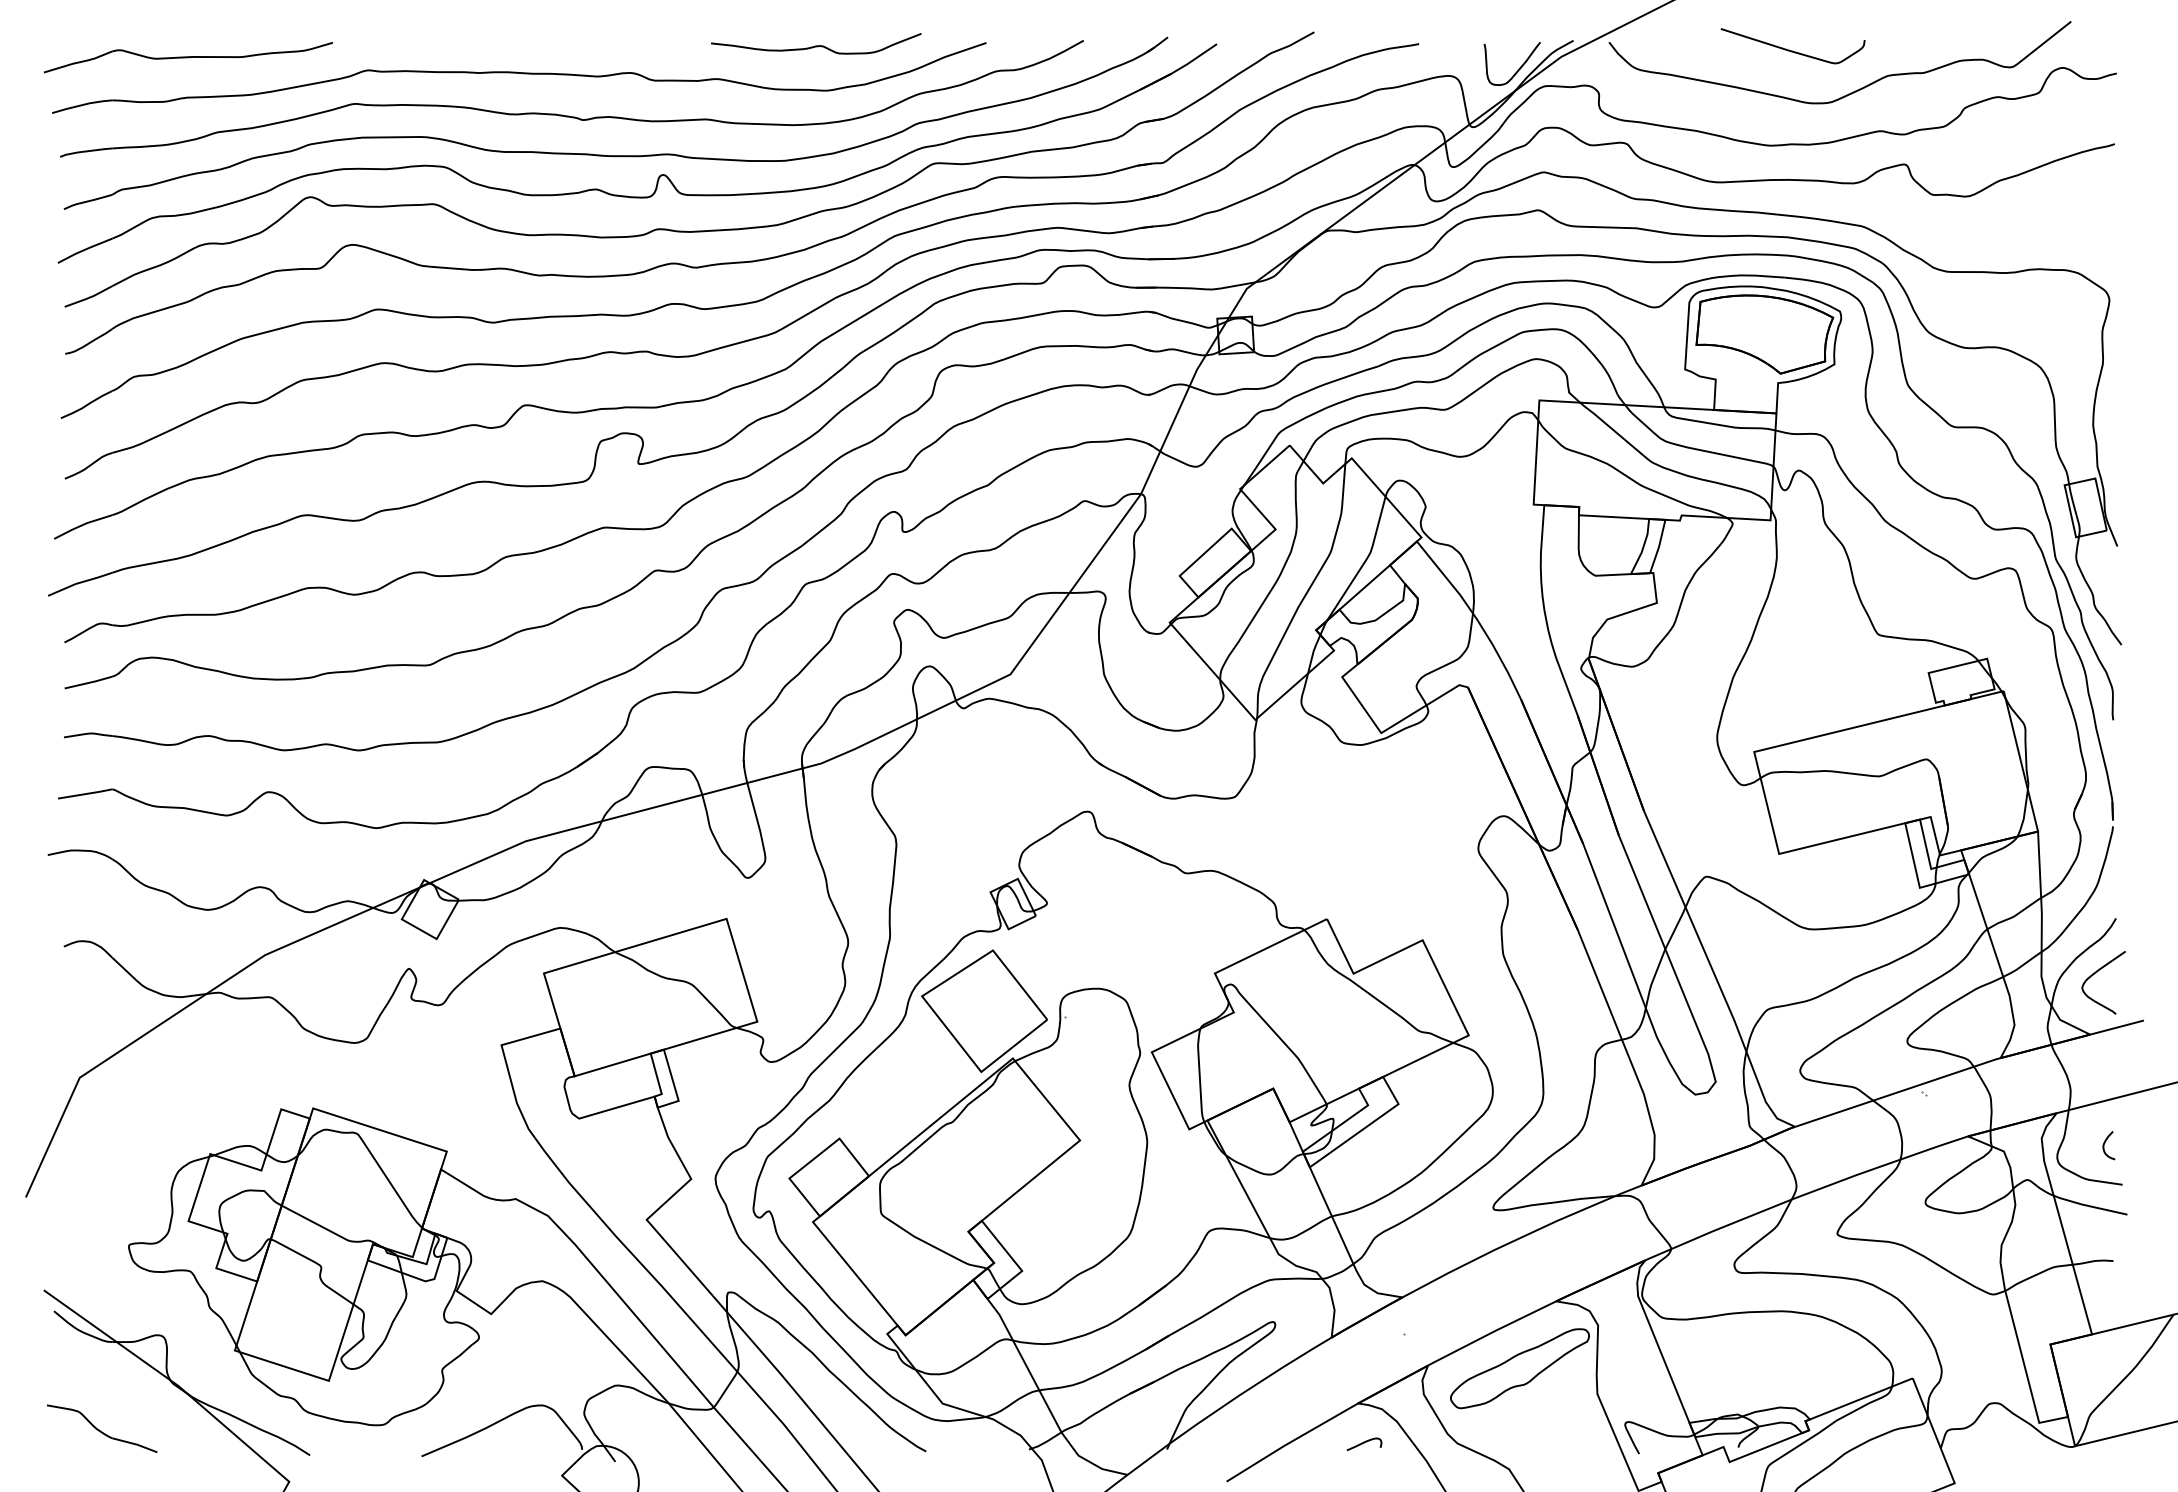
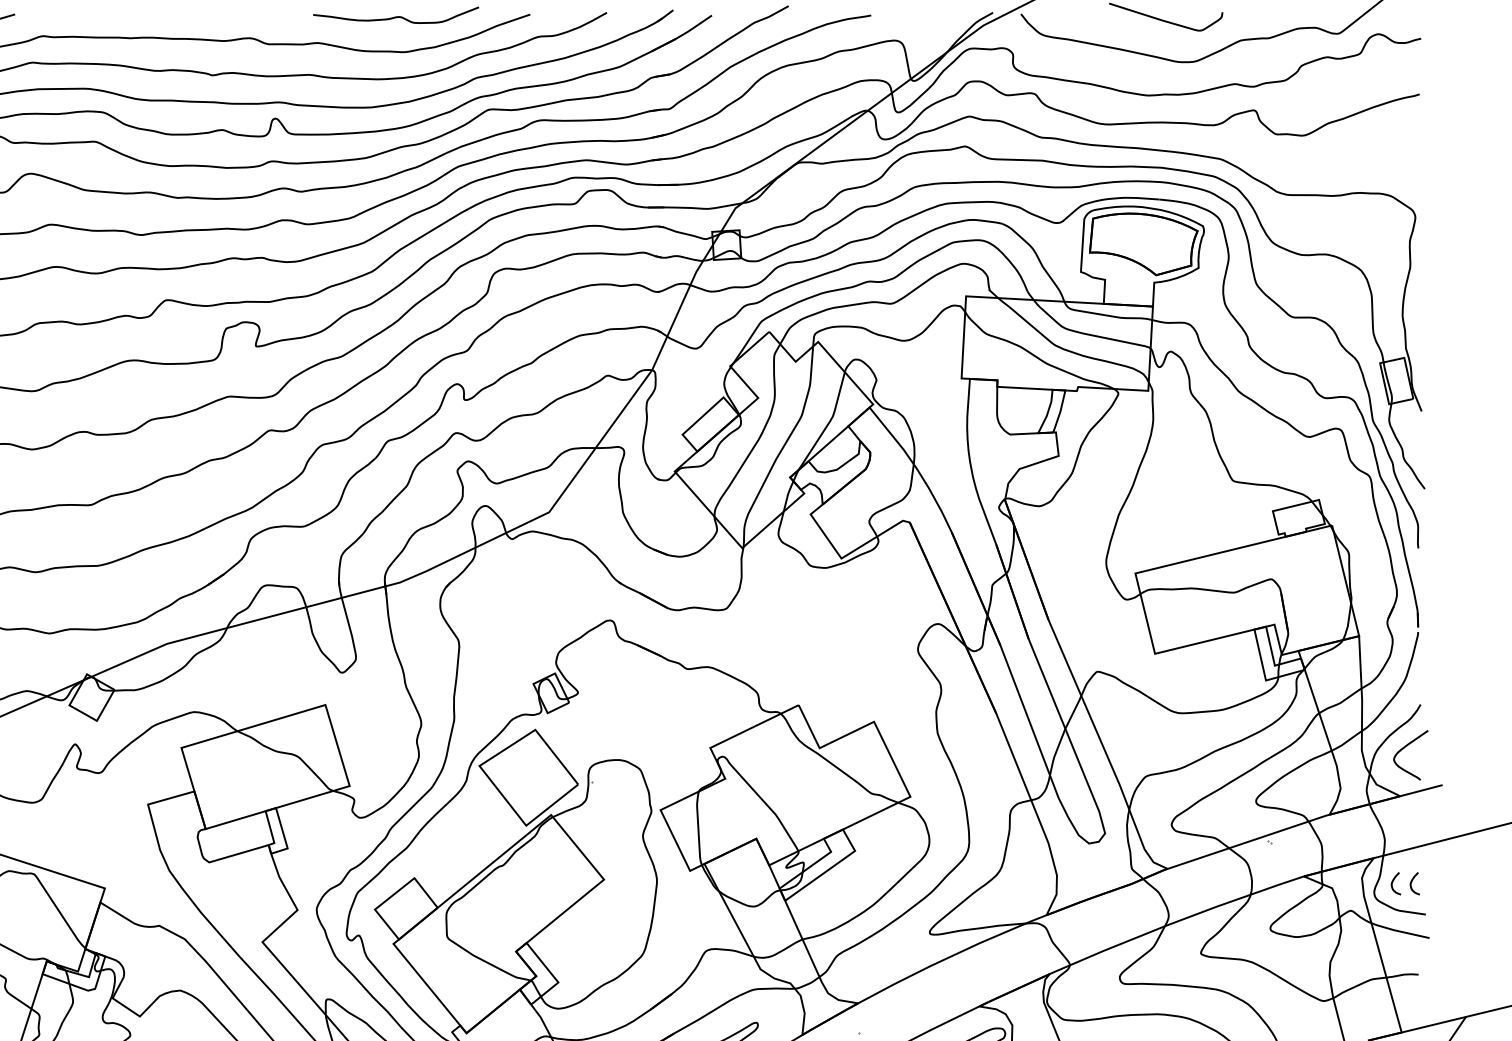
curve: (1518, 68) -> (949, 34), removed
curve: (2081, 1143) -> (1393, 882), added

